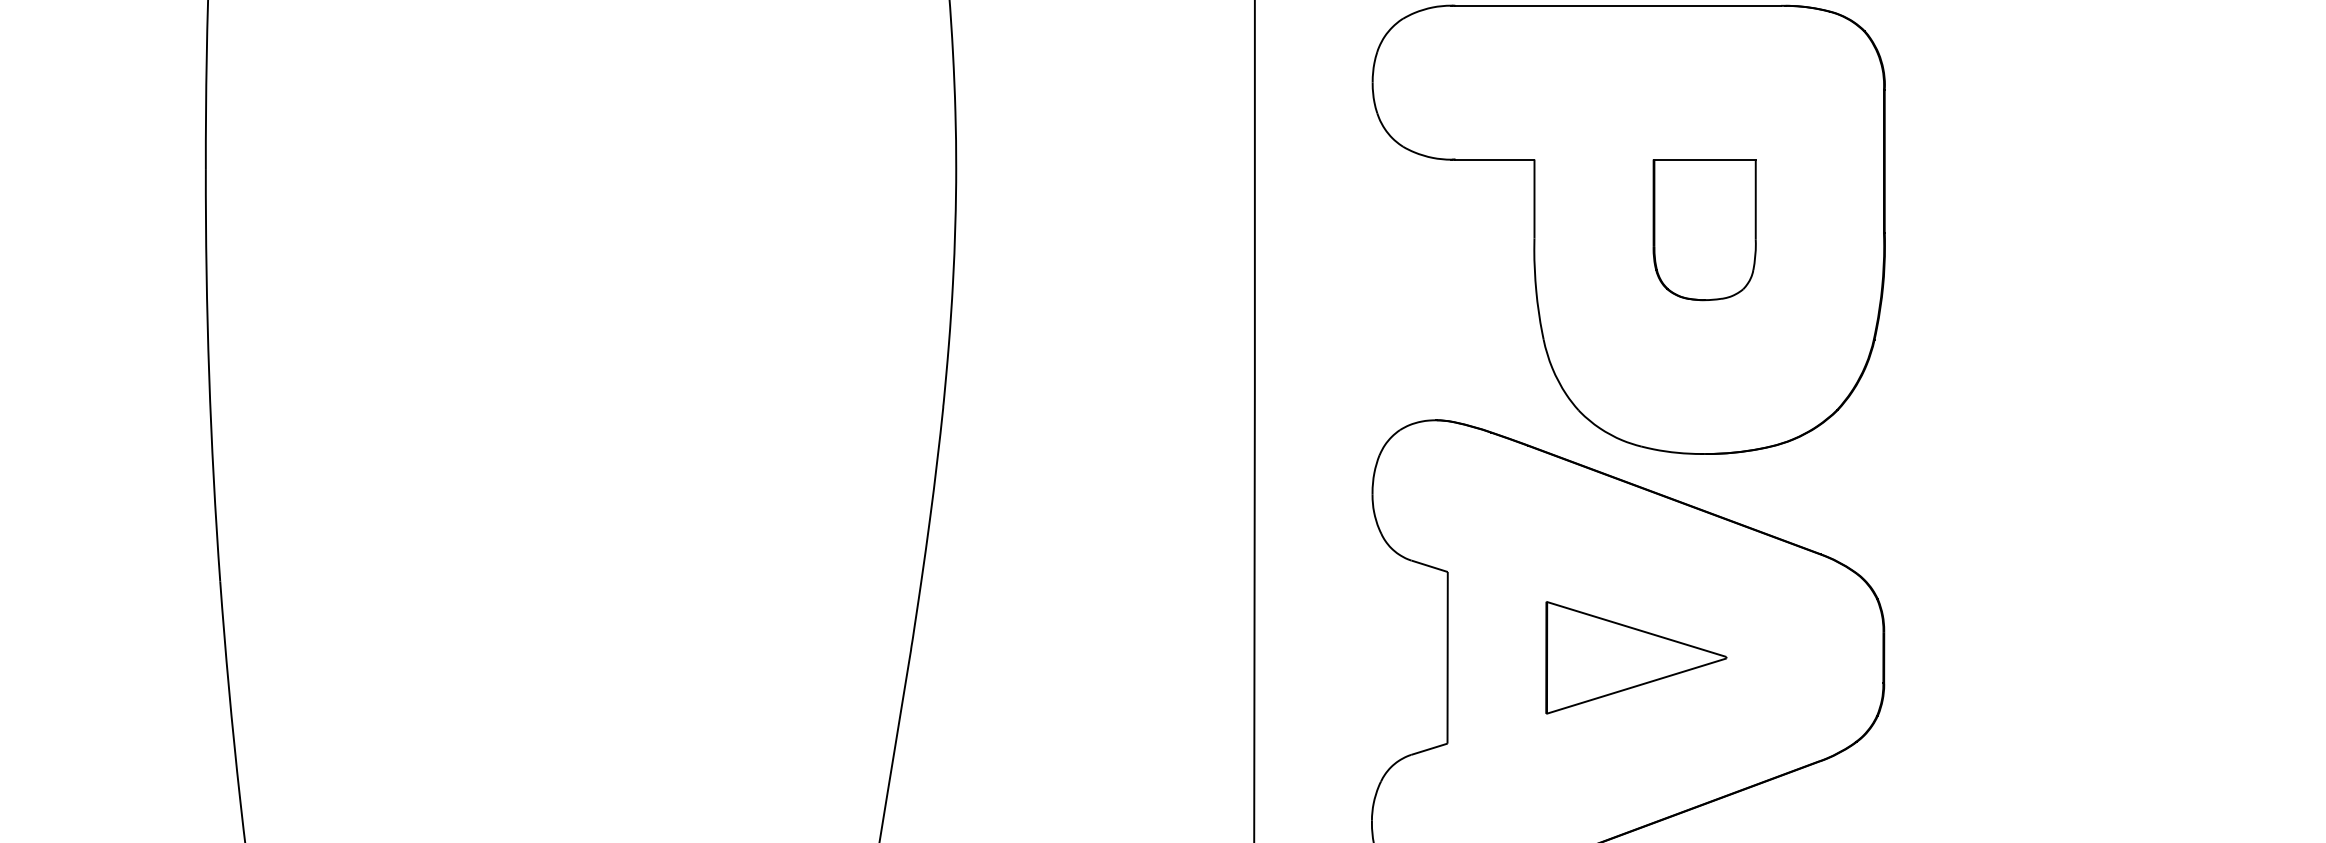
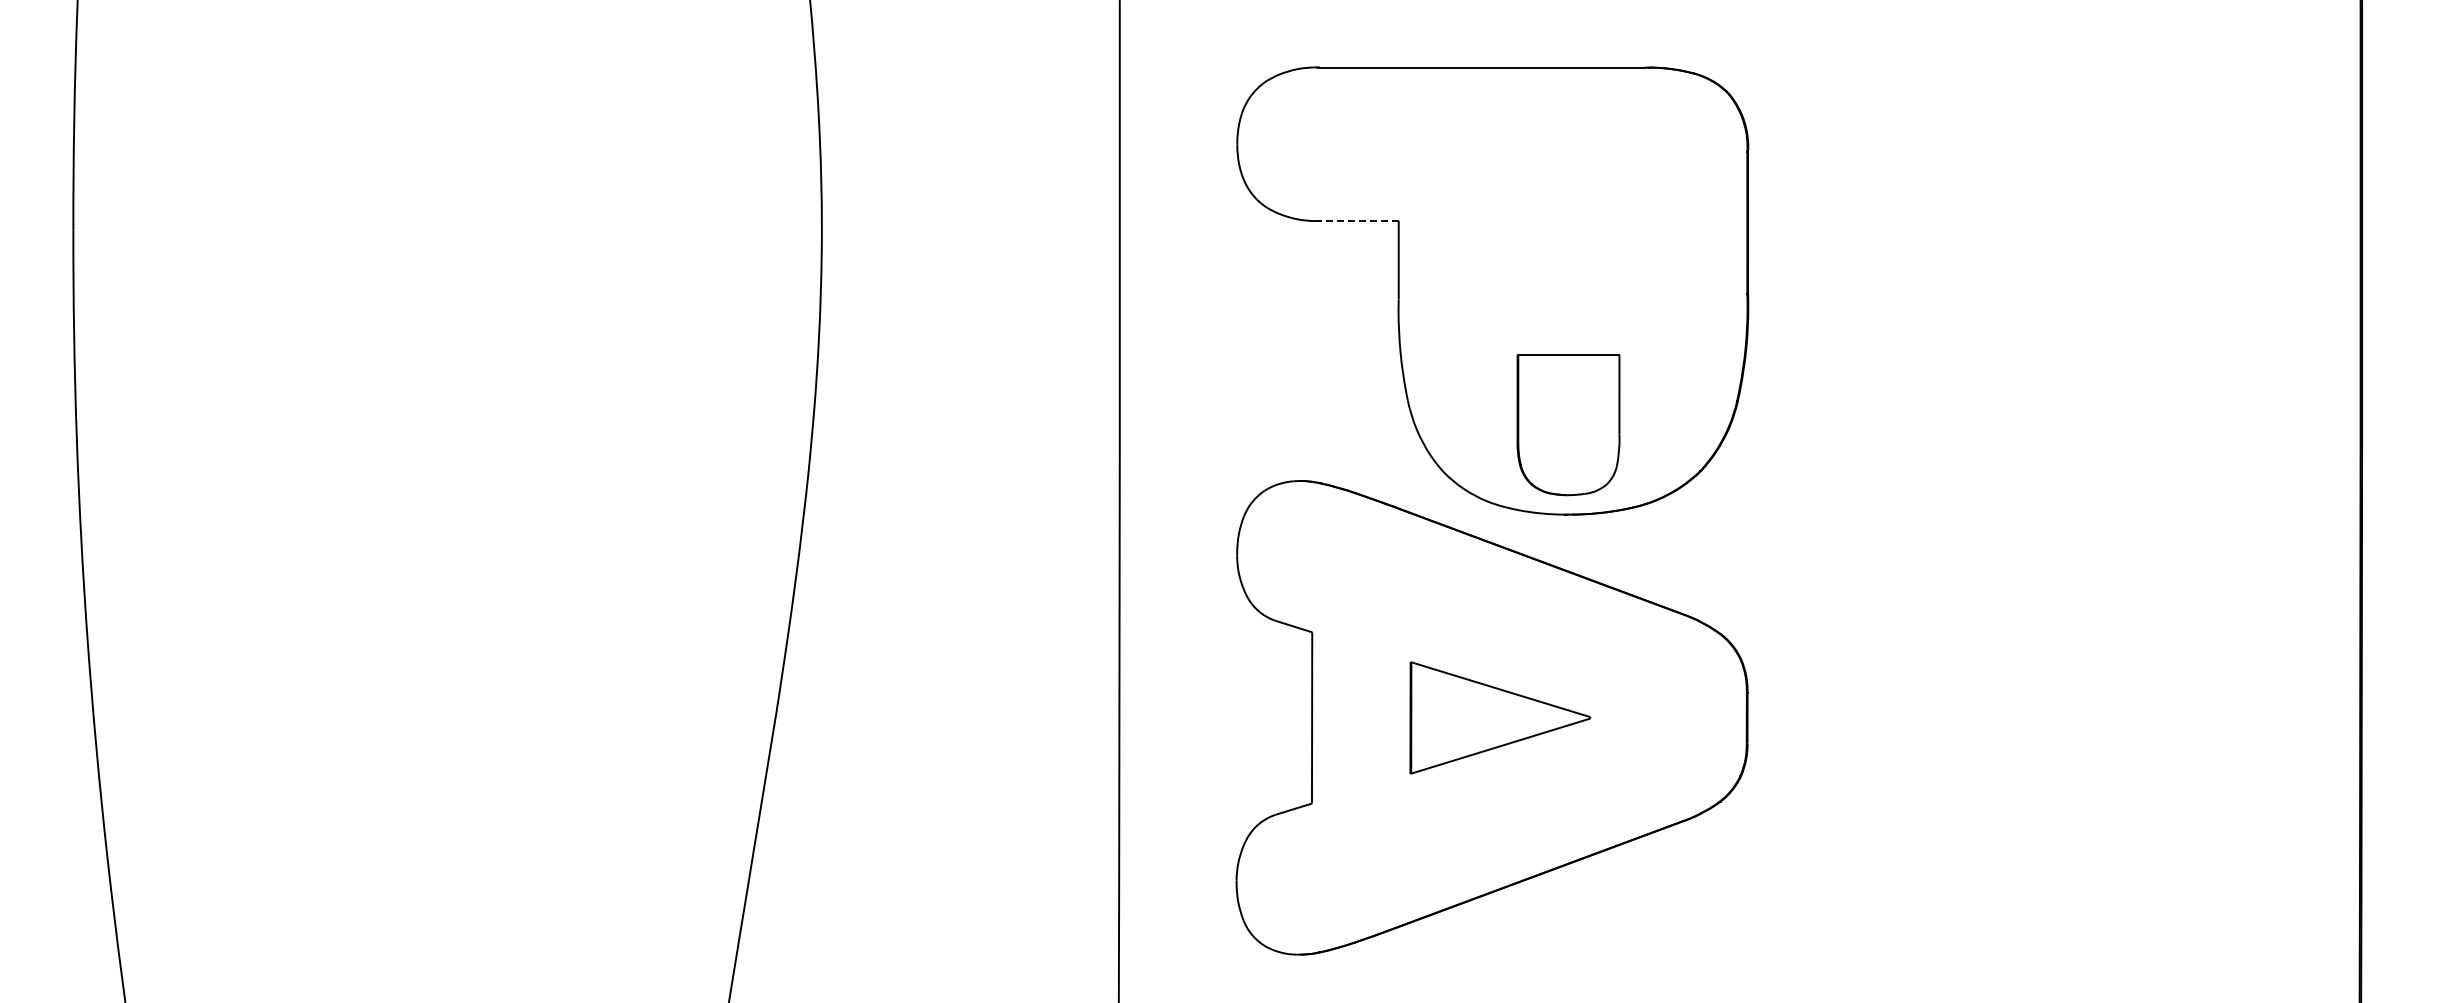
line: (1495, 159) -> (1359, 220), solid -> dashed
part: (1704, 230) -> (1568, 425), moved

